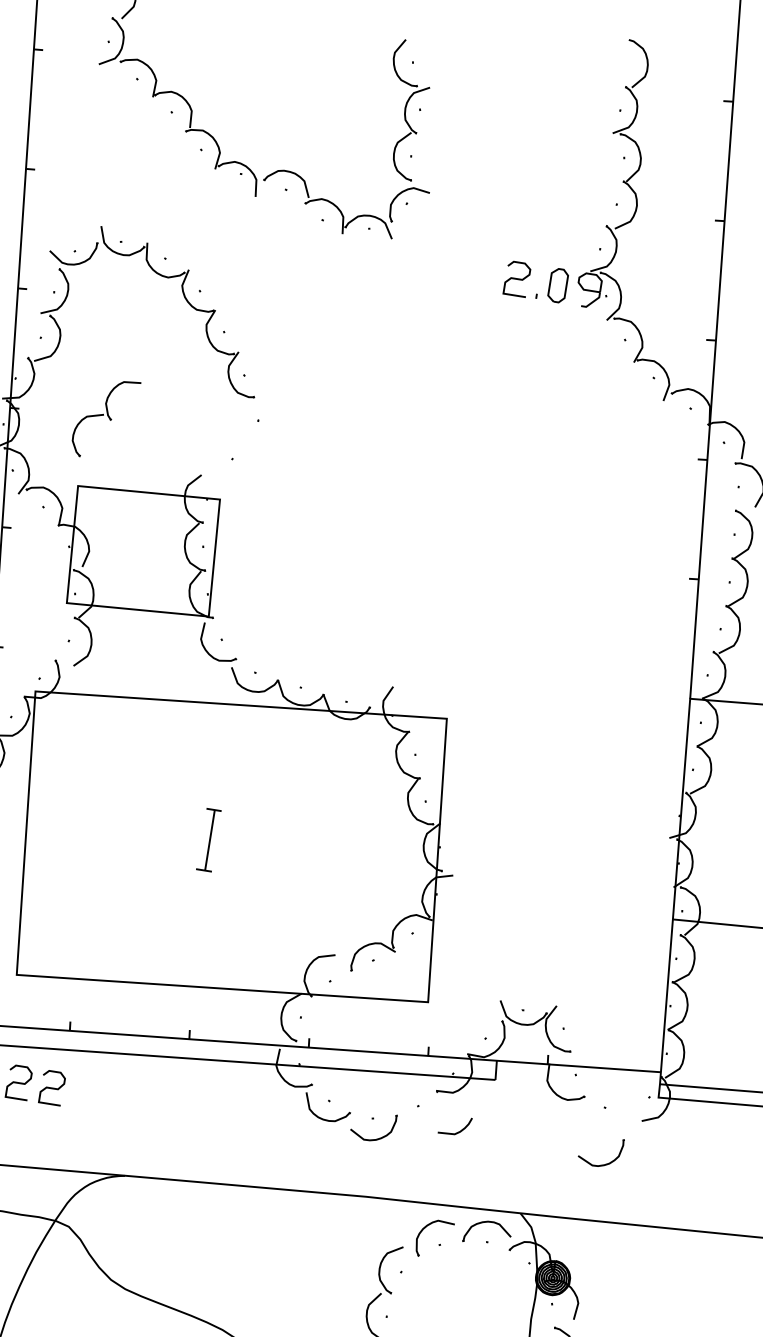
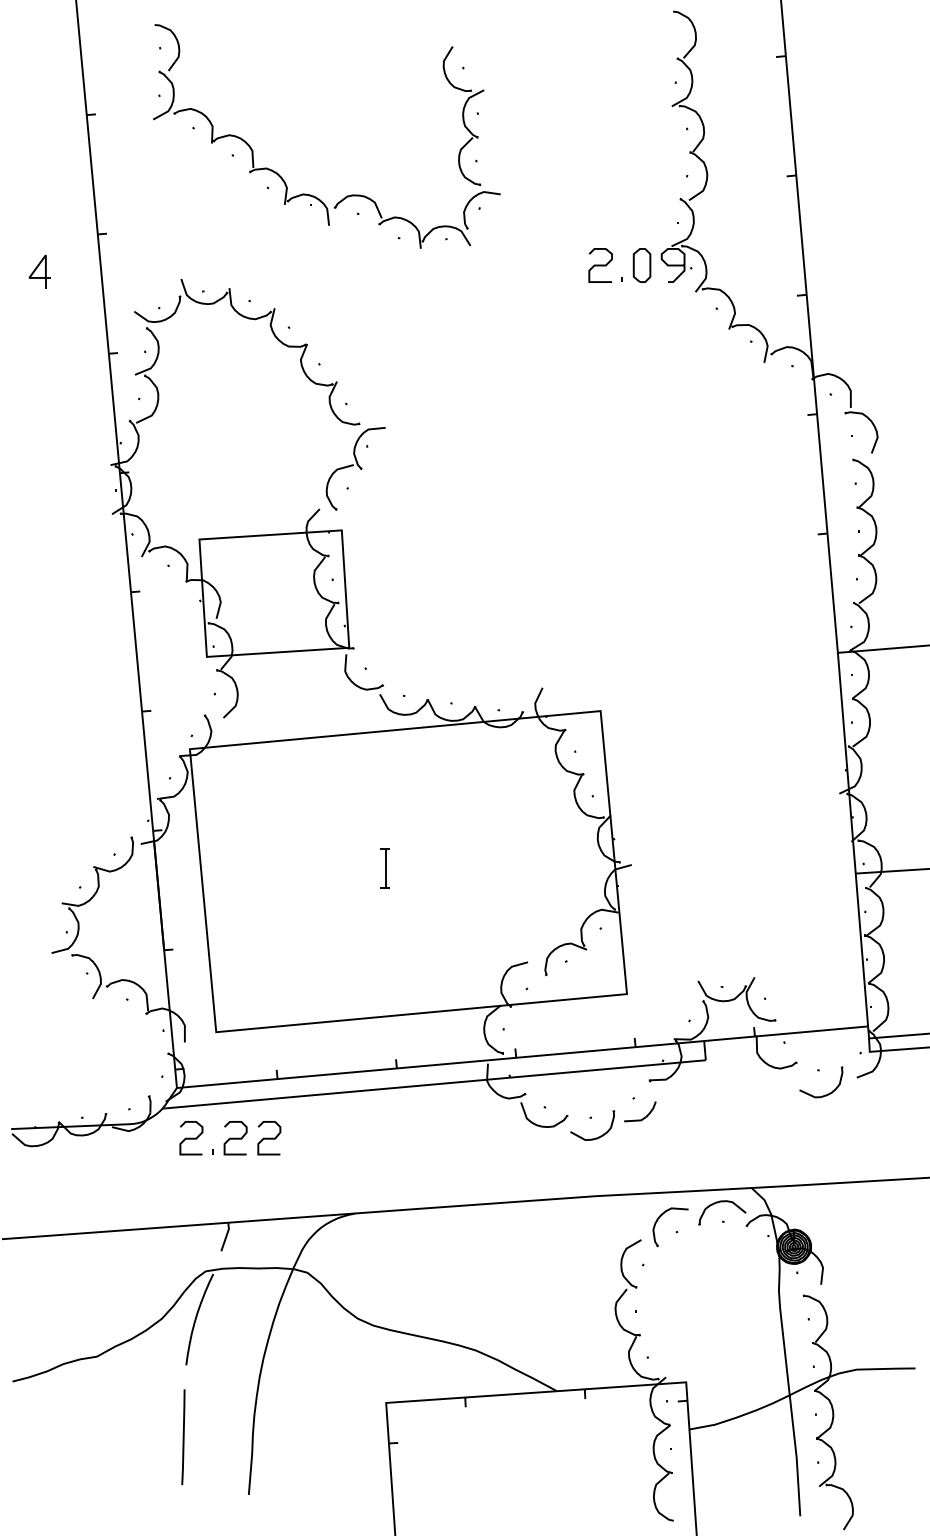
part: (105, 418) -> (355, 468), moved
part: (208, 839) -> (384, 868), size x0.62
curve: (457, 1131) -> (643, 1117), moved
part: (605, 1163) -> (827, 1093), moved

